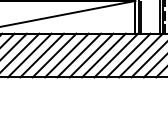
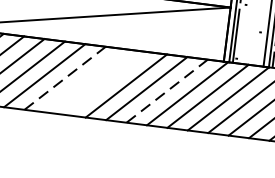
line: (42, 55) -> (65, 78), solid -> dashed
line: (54, 55) -> (85, 80), removed
line: (66, 55) -> (105, 83), removed
line: (103, 55) -> (166, 91), solid -> dashed

